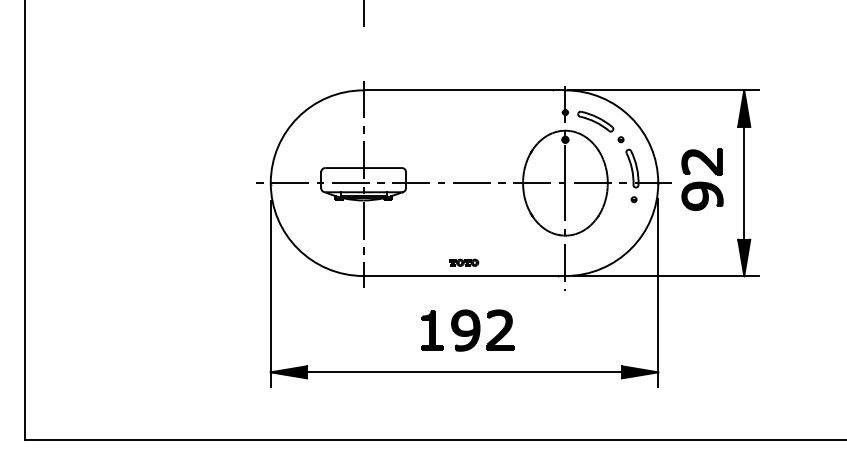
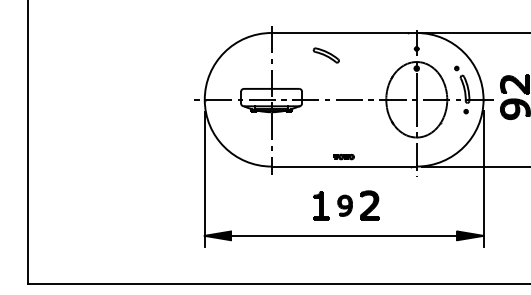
part: (595, 121) -> (326, 55), moved
part: (465, 330) -> (344, 205), size x0.7

